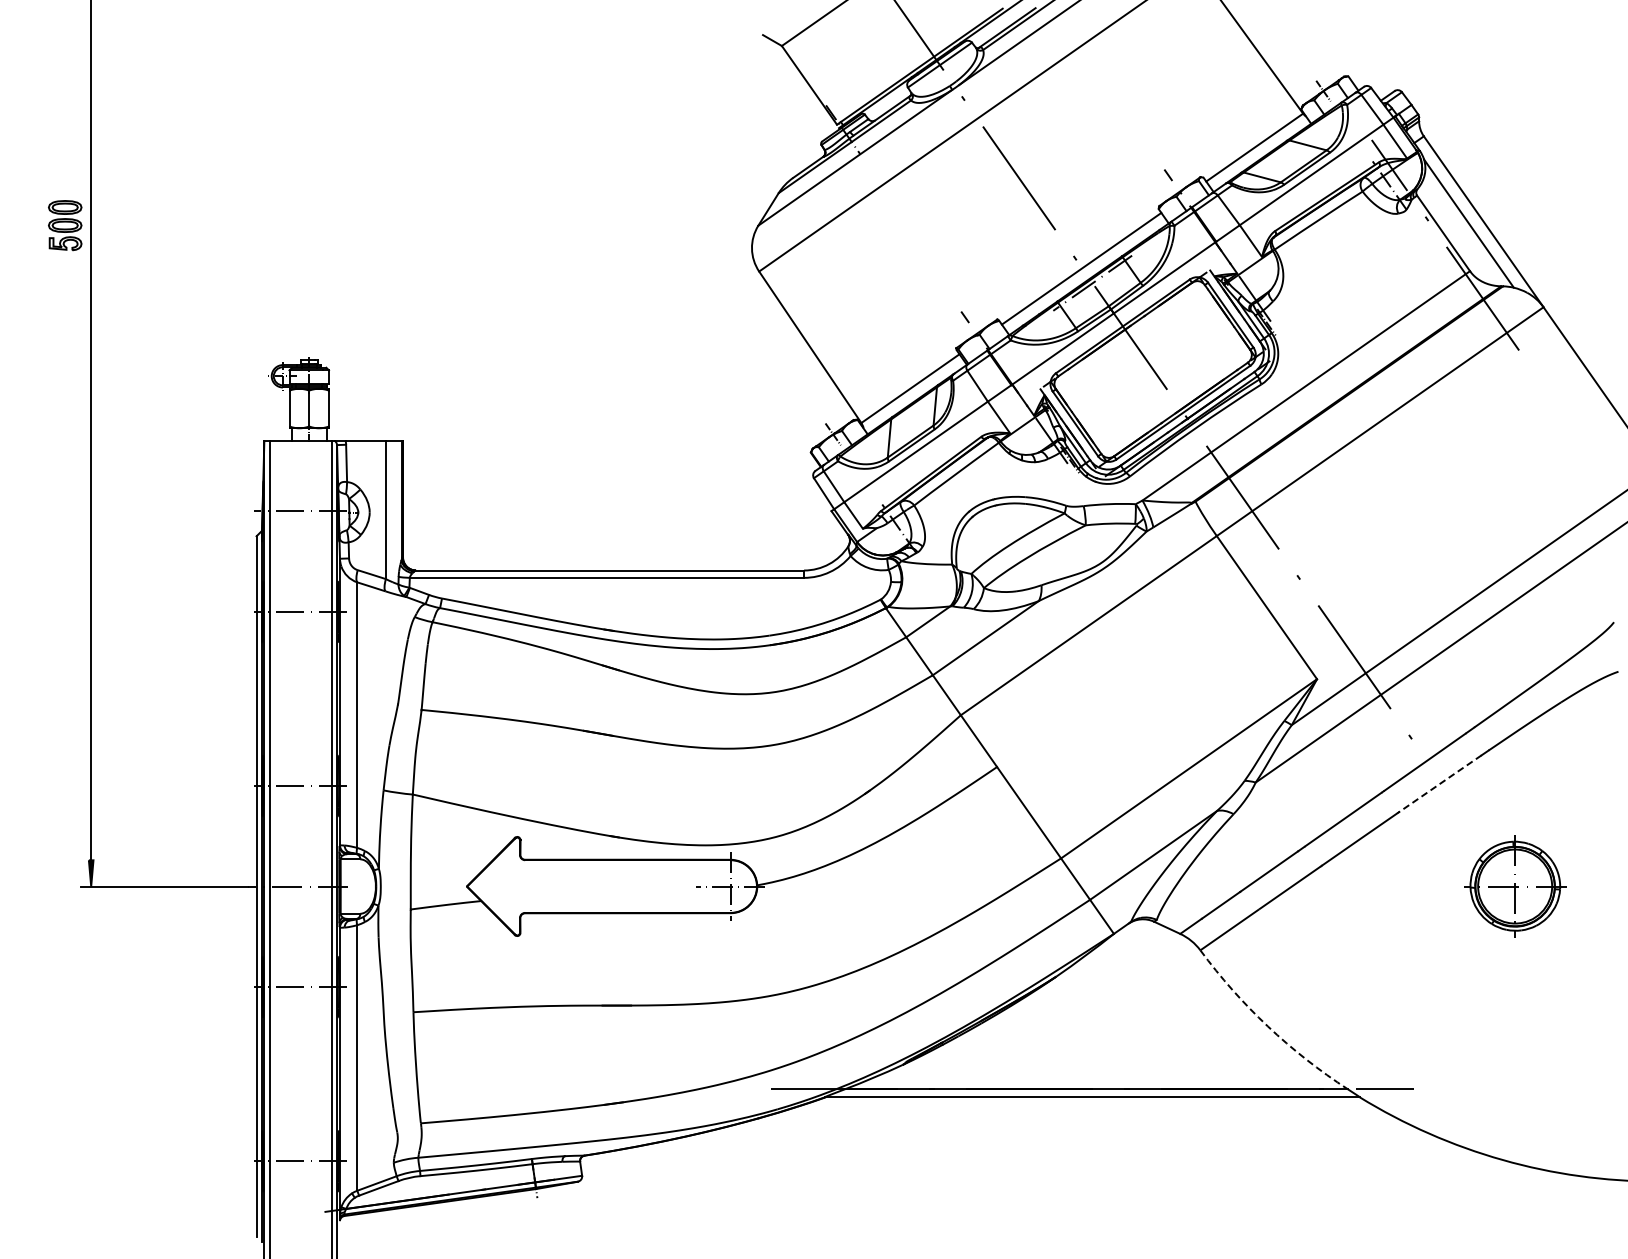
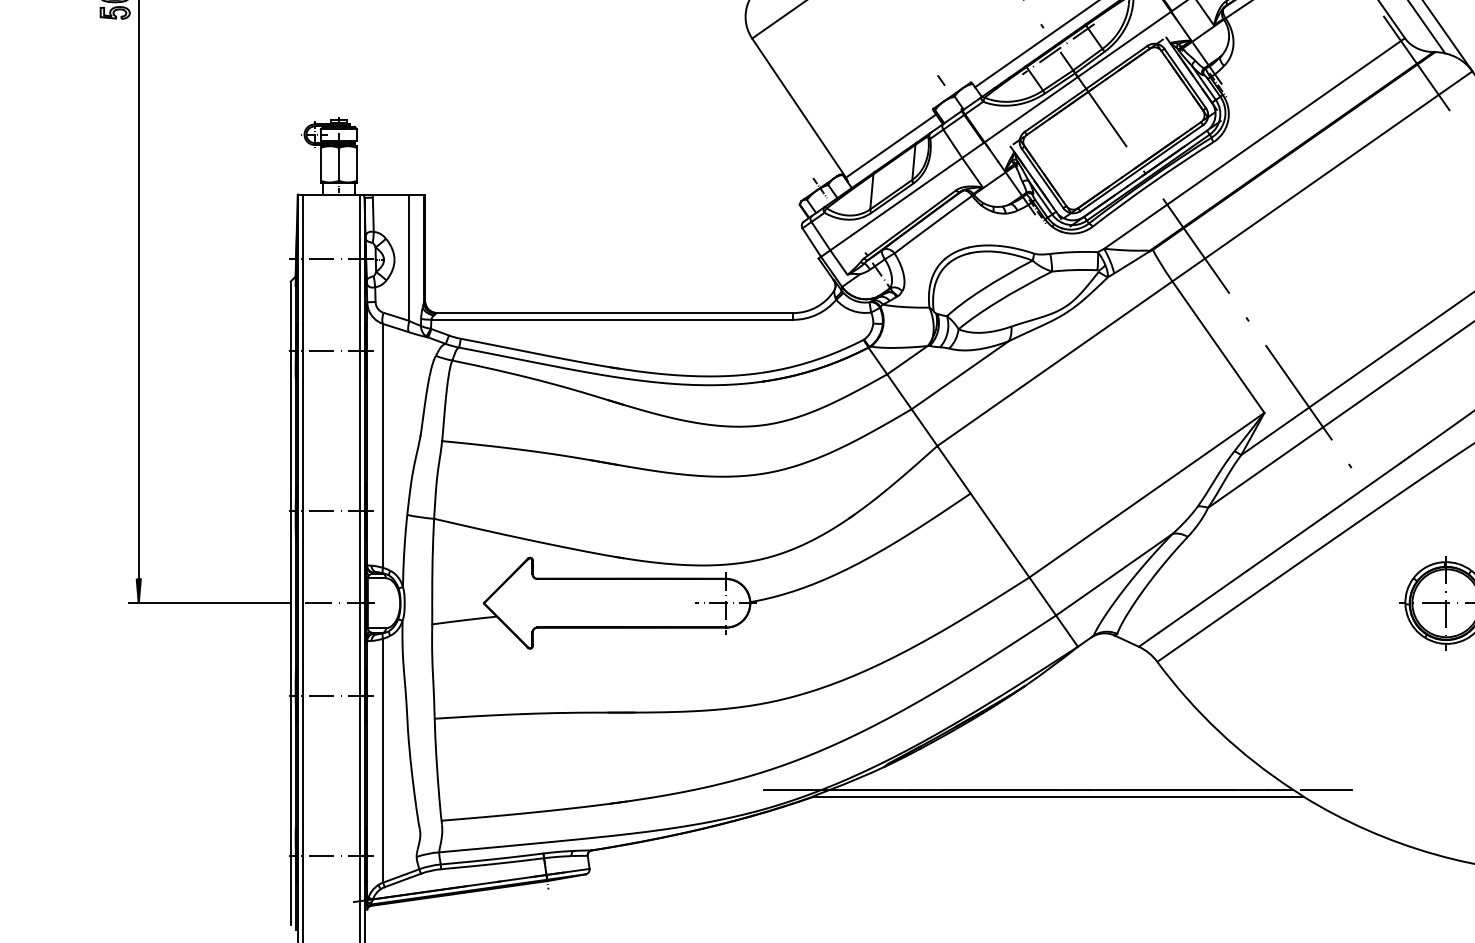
line: (1440, 783) -> (1377, 508), dashed -> solid
arc: (1267, 1026) -> (1218, 731), dashed -> solid

